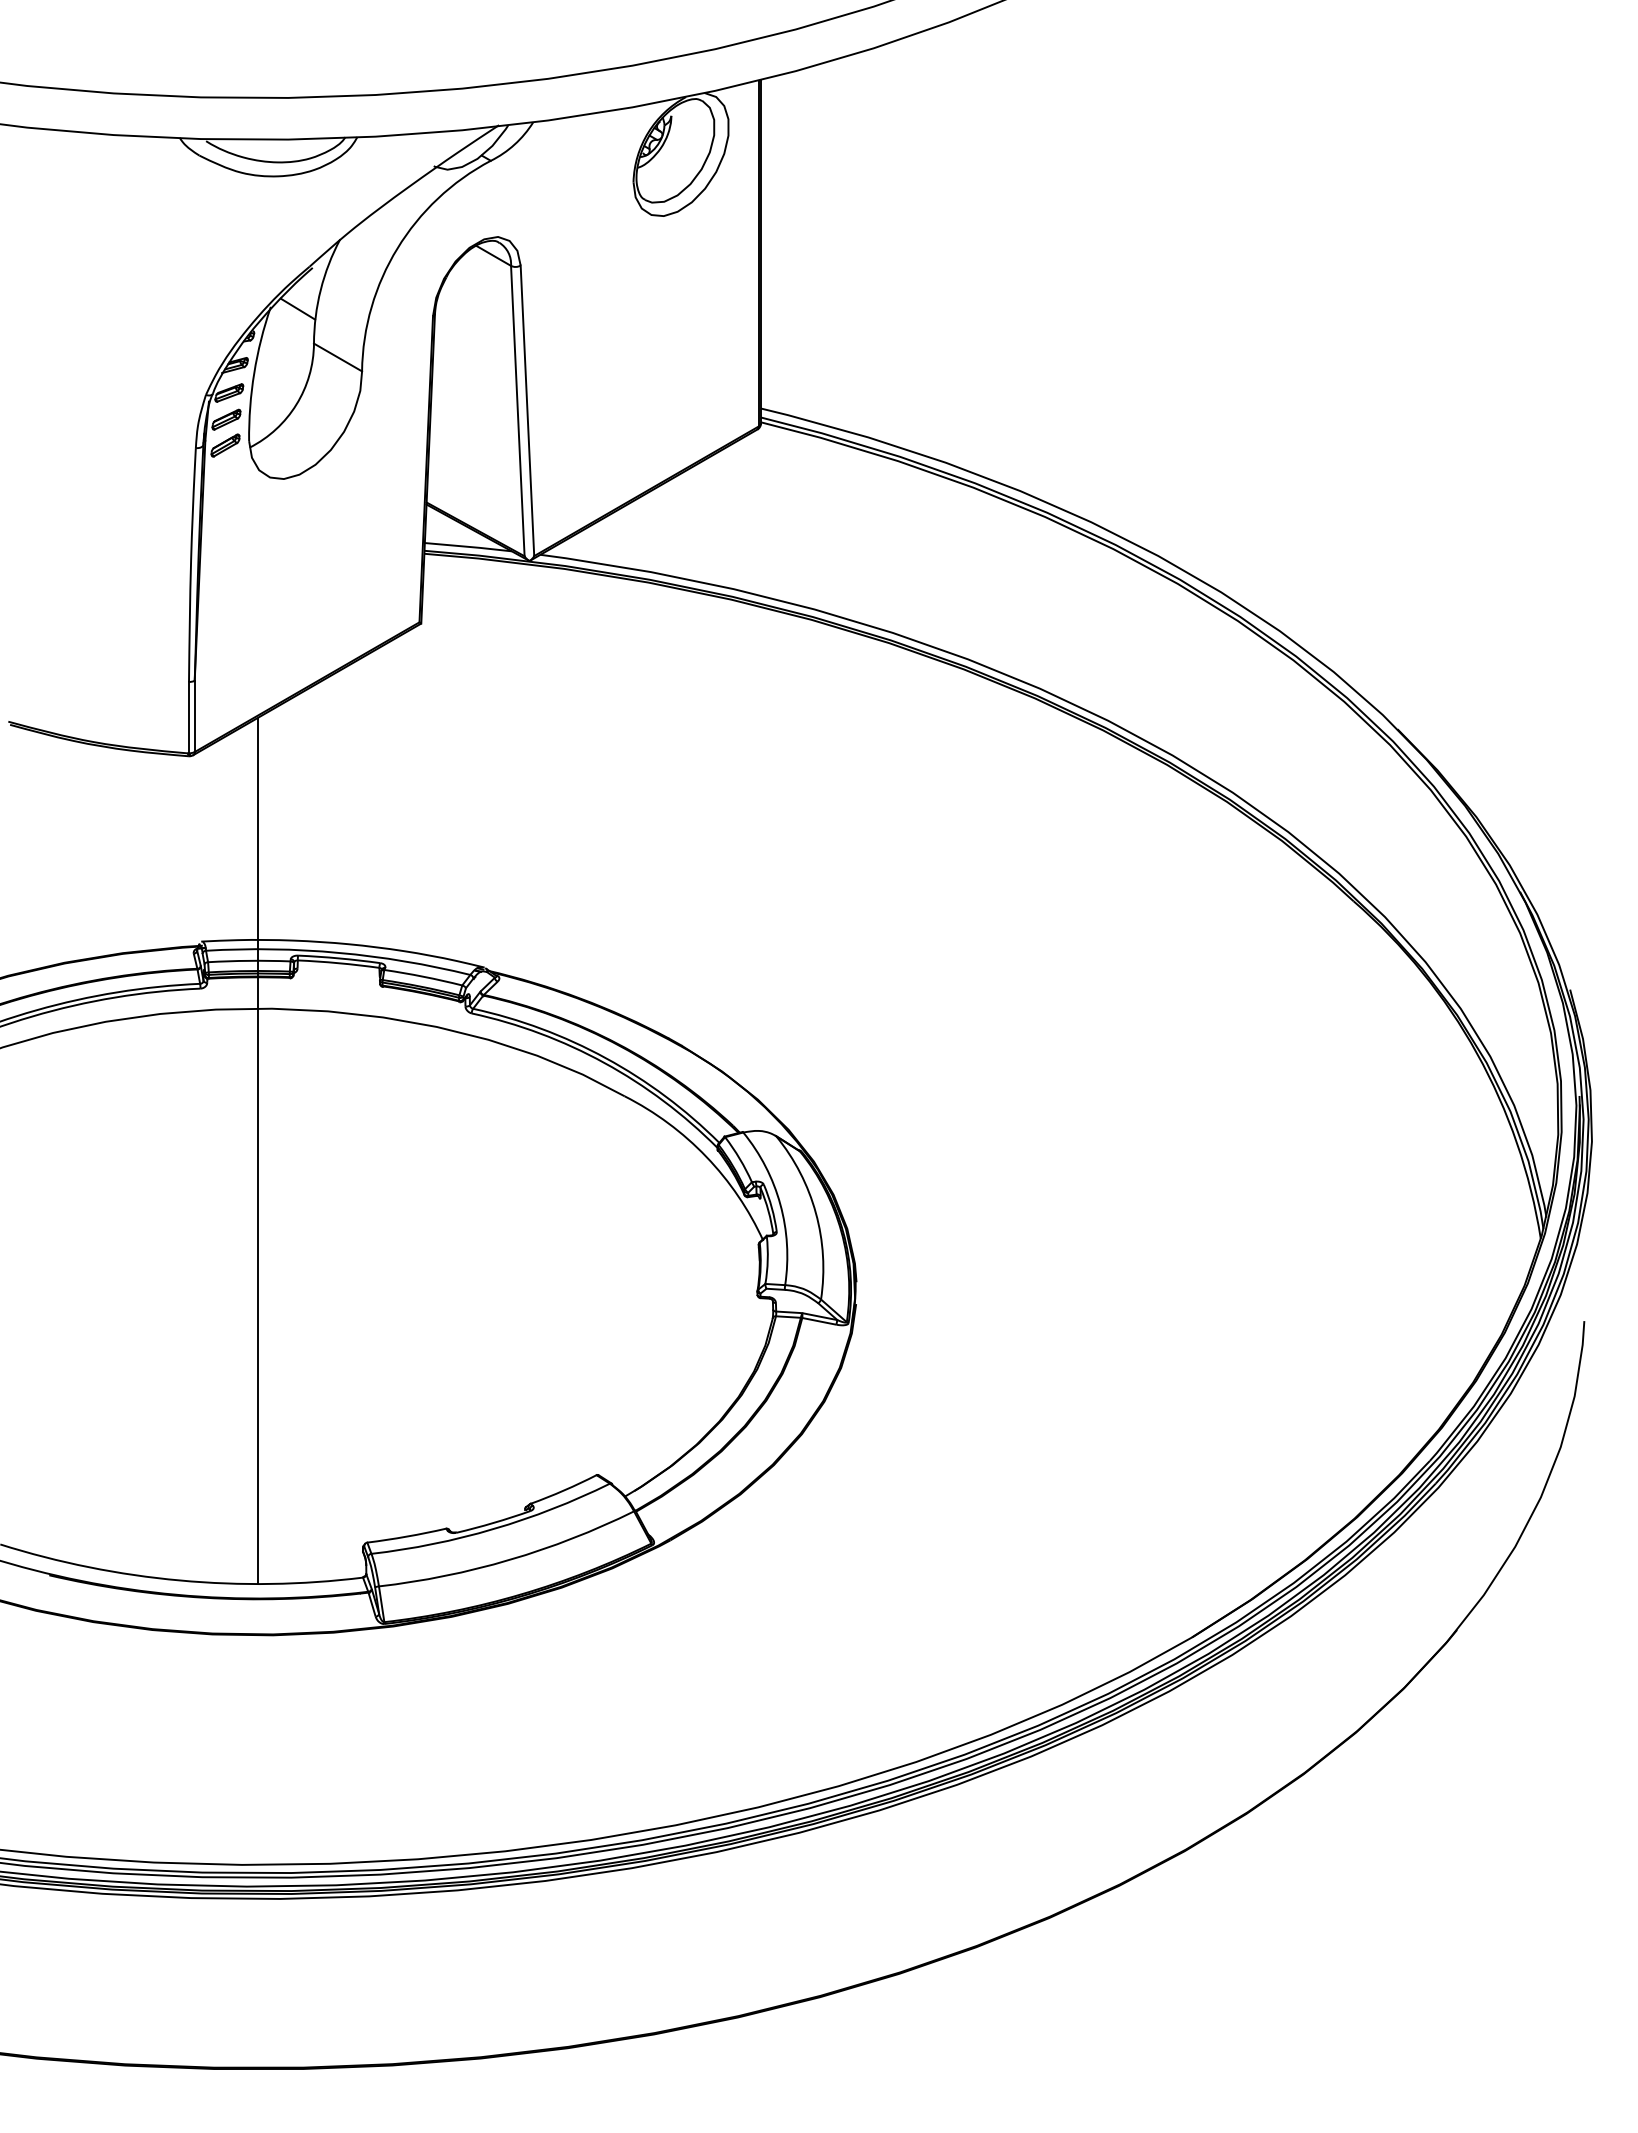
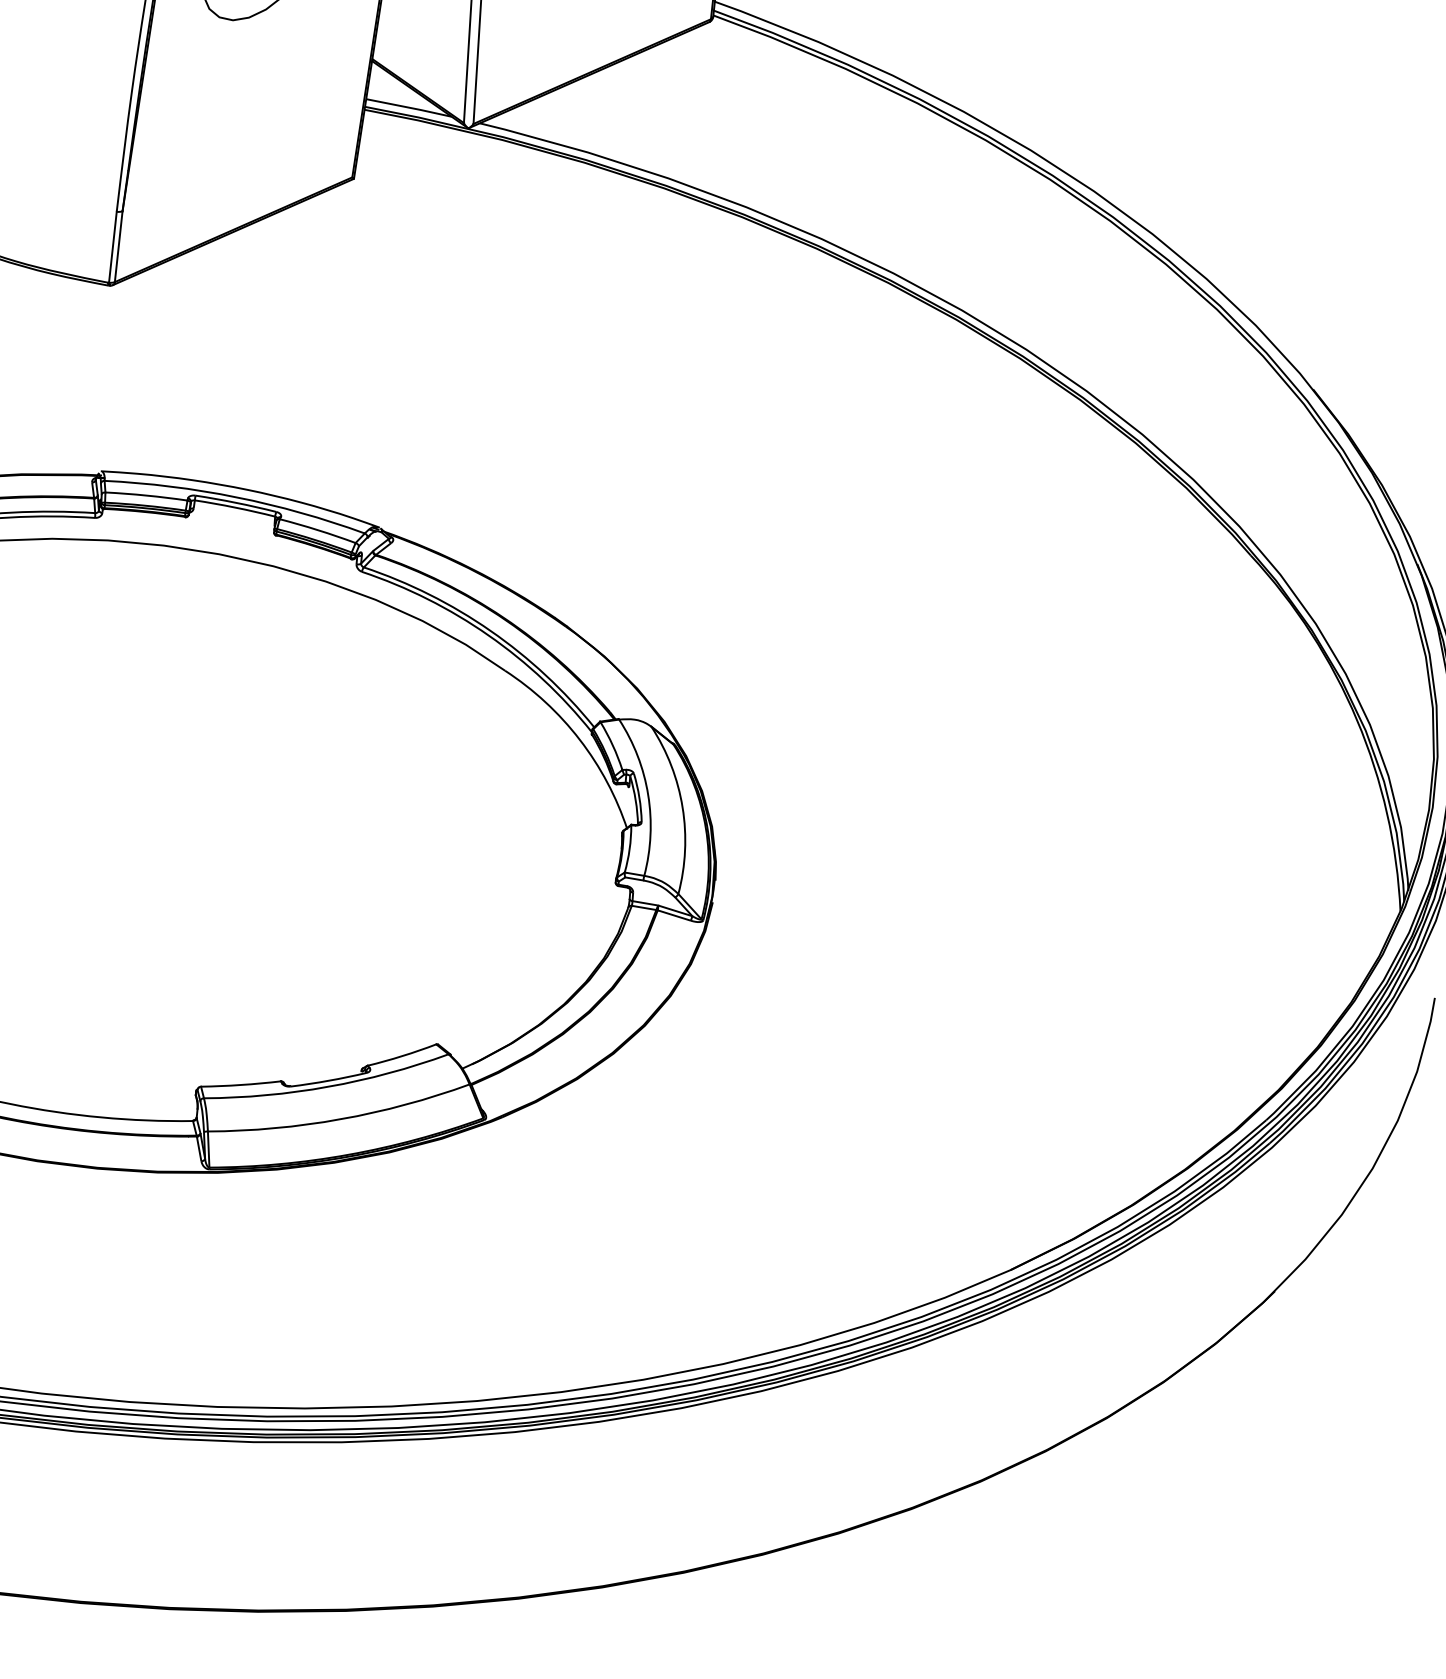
line: (258, 1150) -> (135, 685), removed

